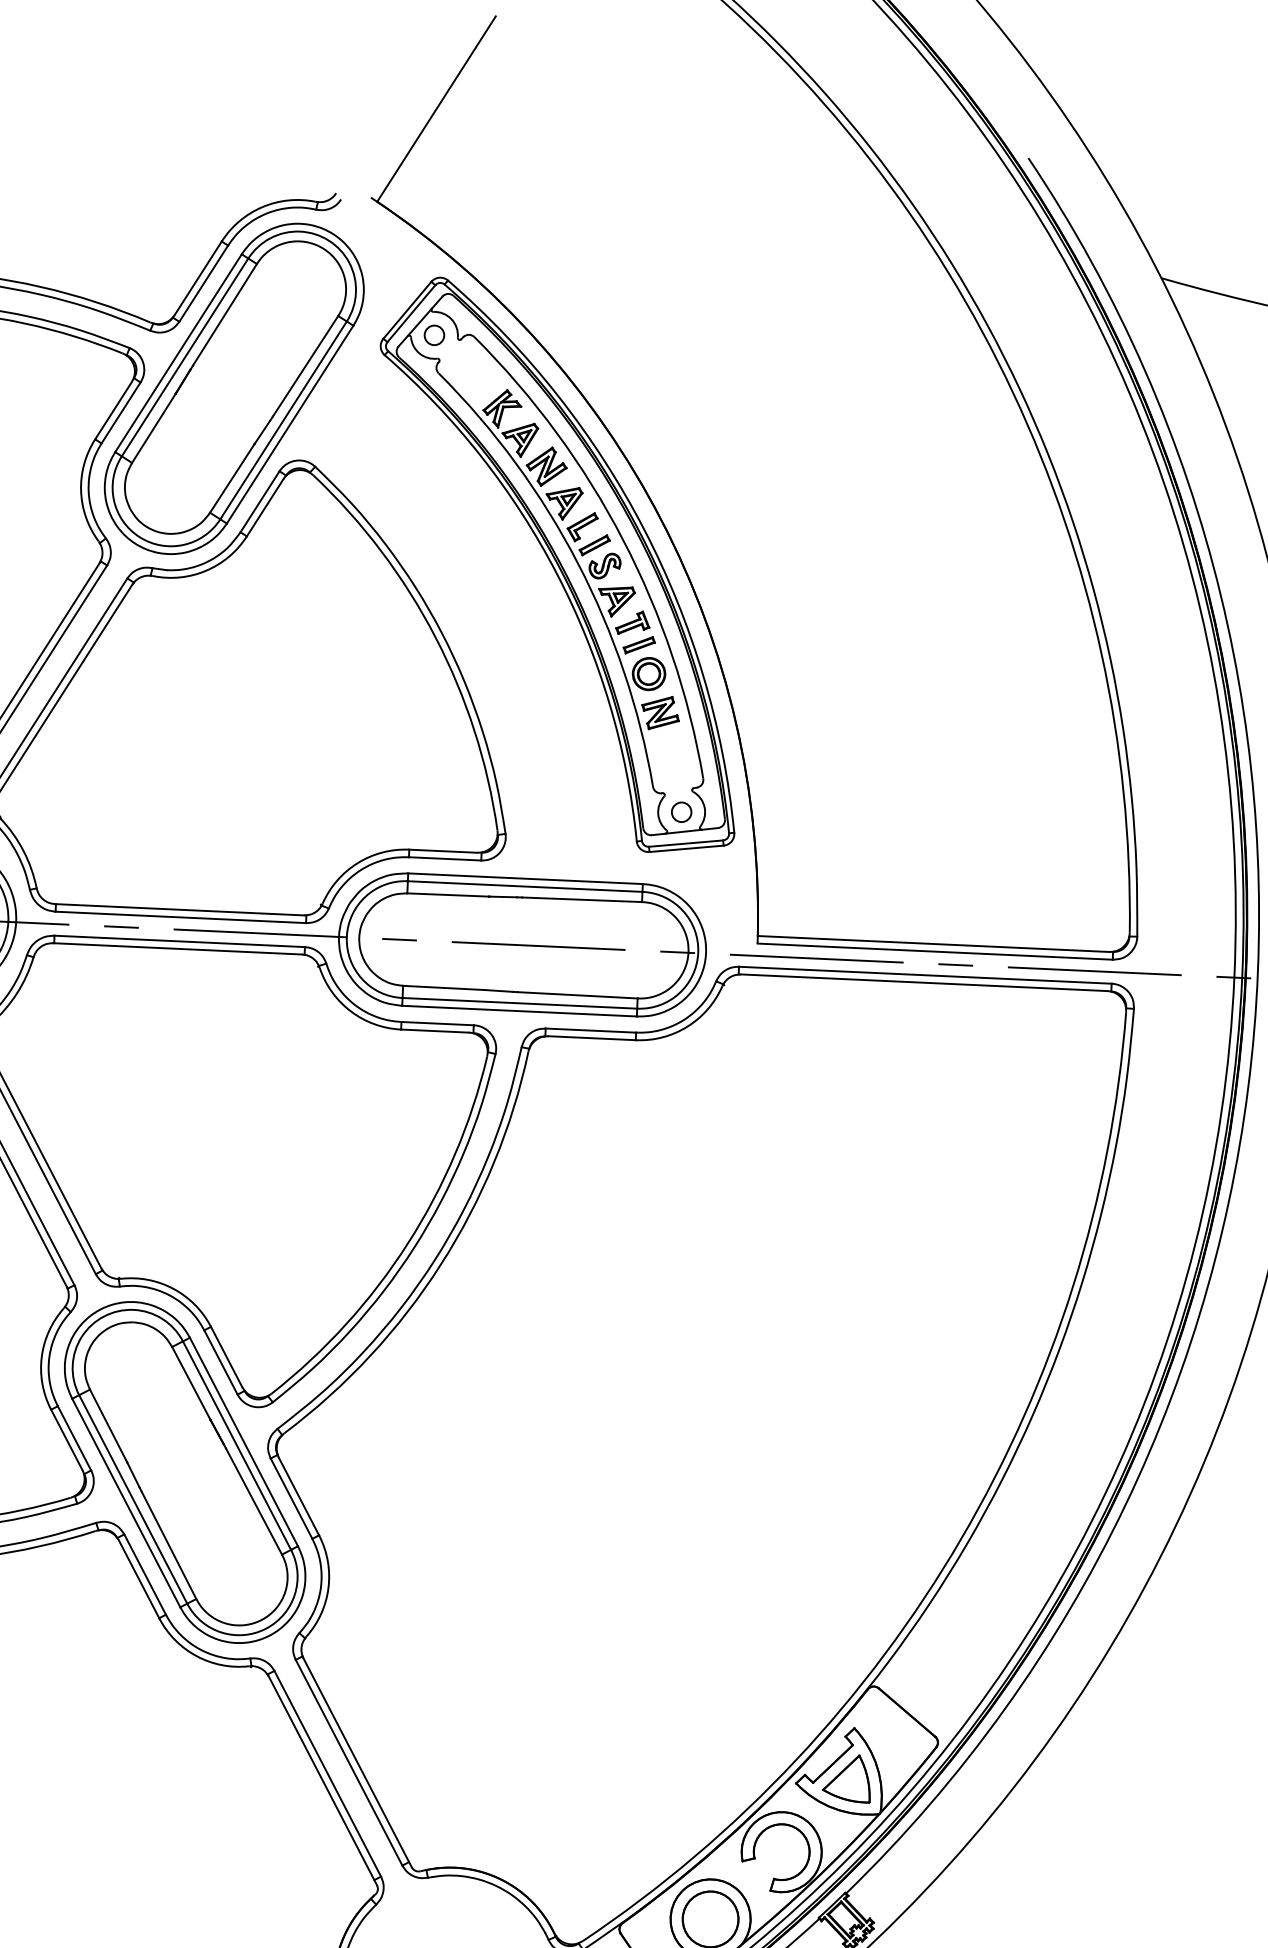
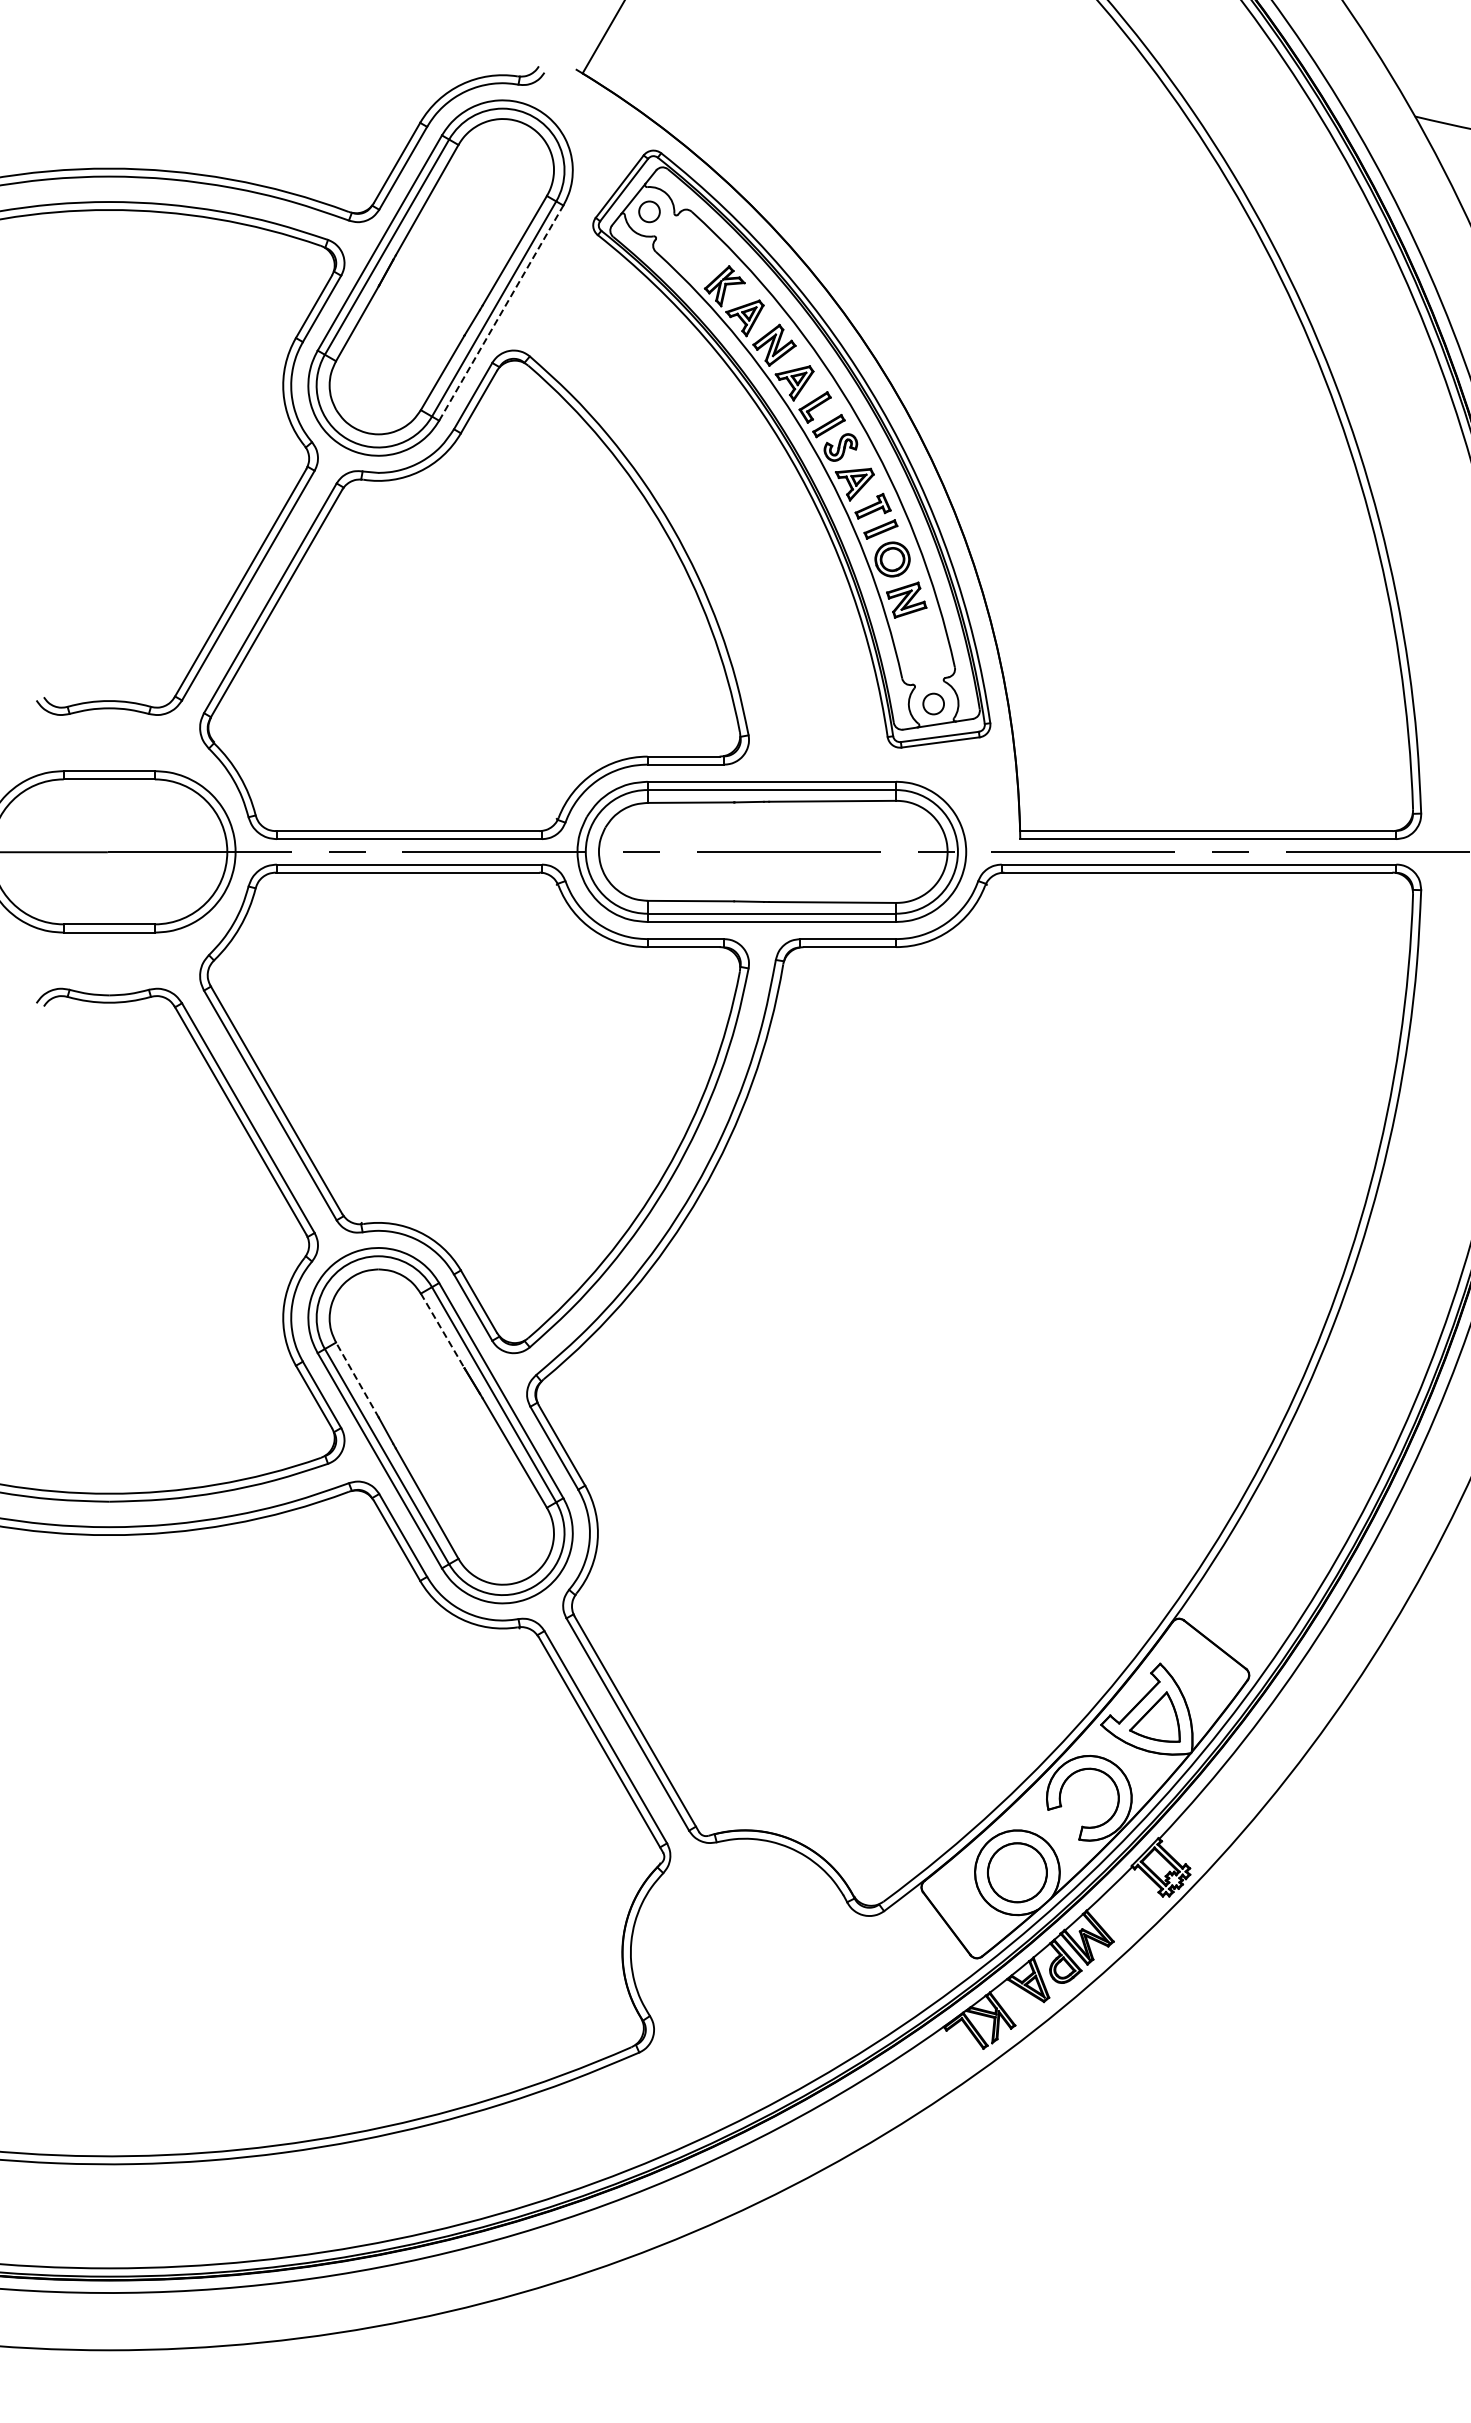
line: (290, 424) -> (501, 312), solid -> dashed
line: (190, 1383) -> (442, 1331), solid -> dashed
line: (108, 1425) -> (357, 1379), solid -> dashed

